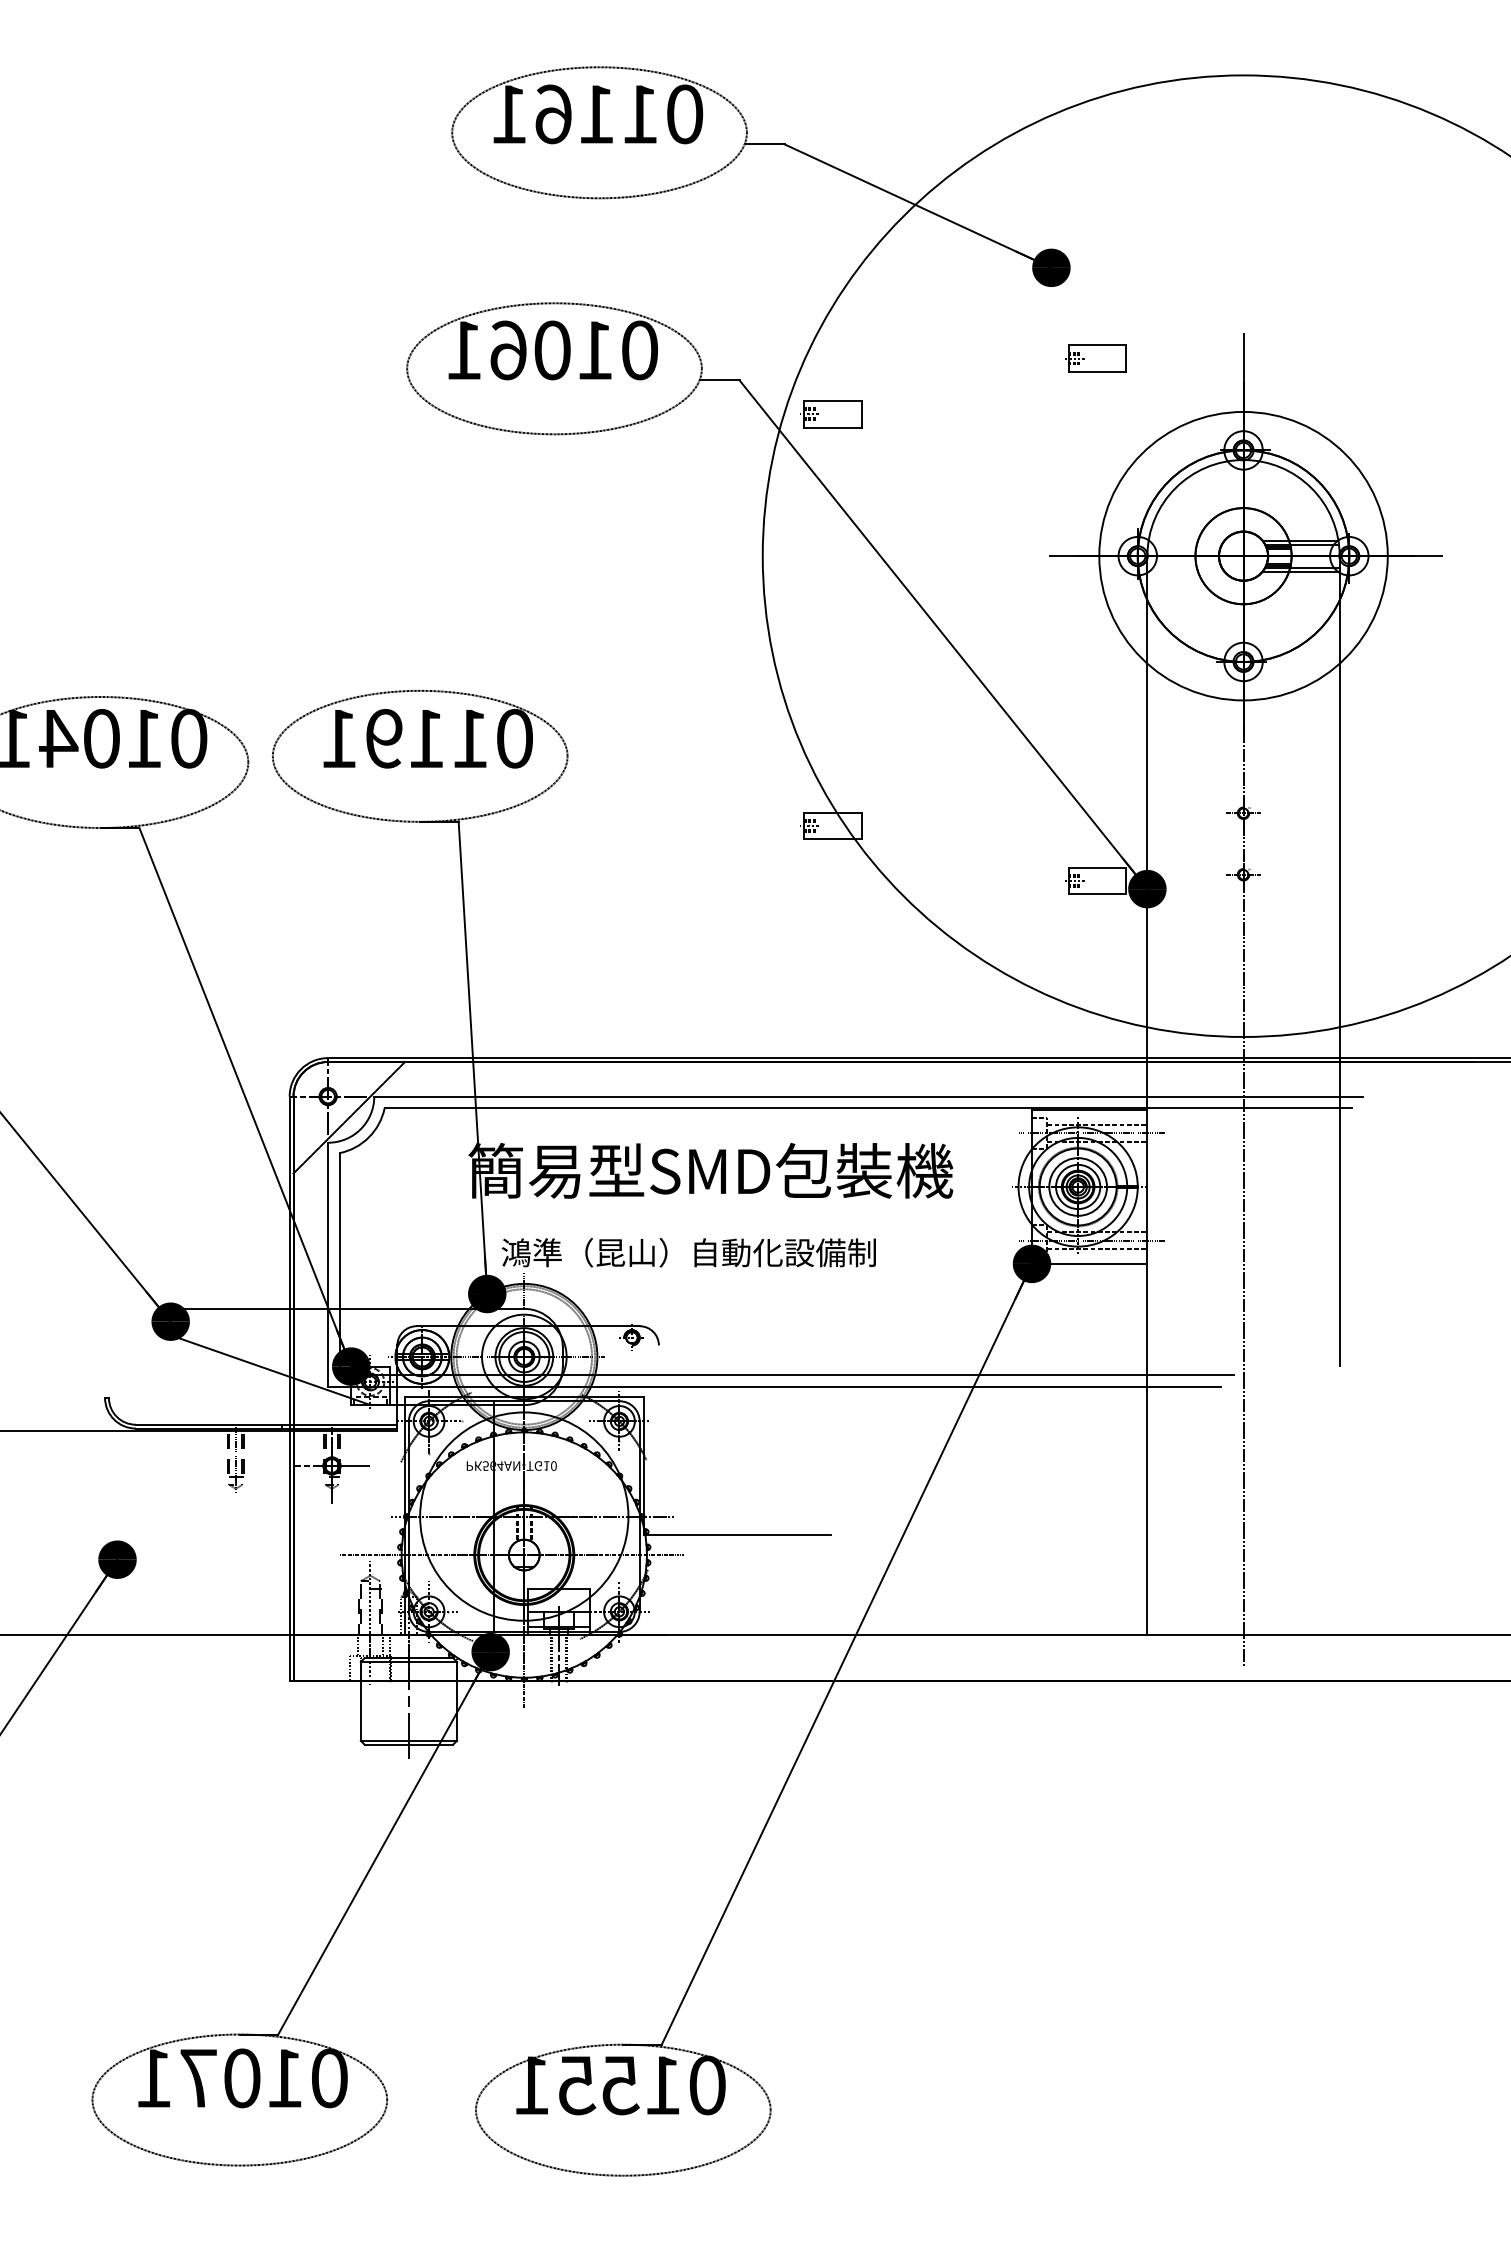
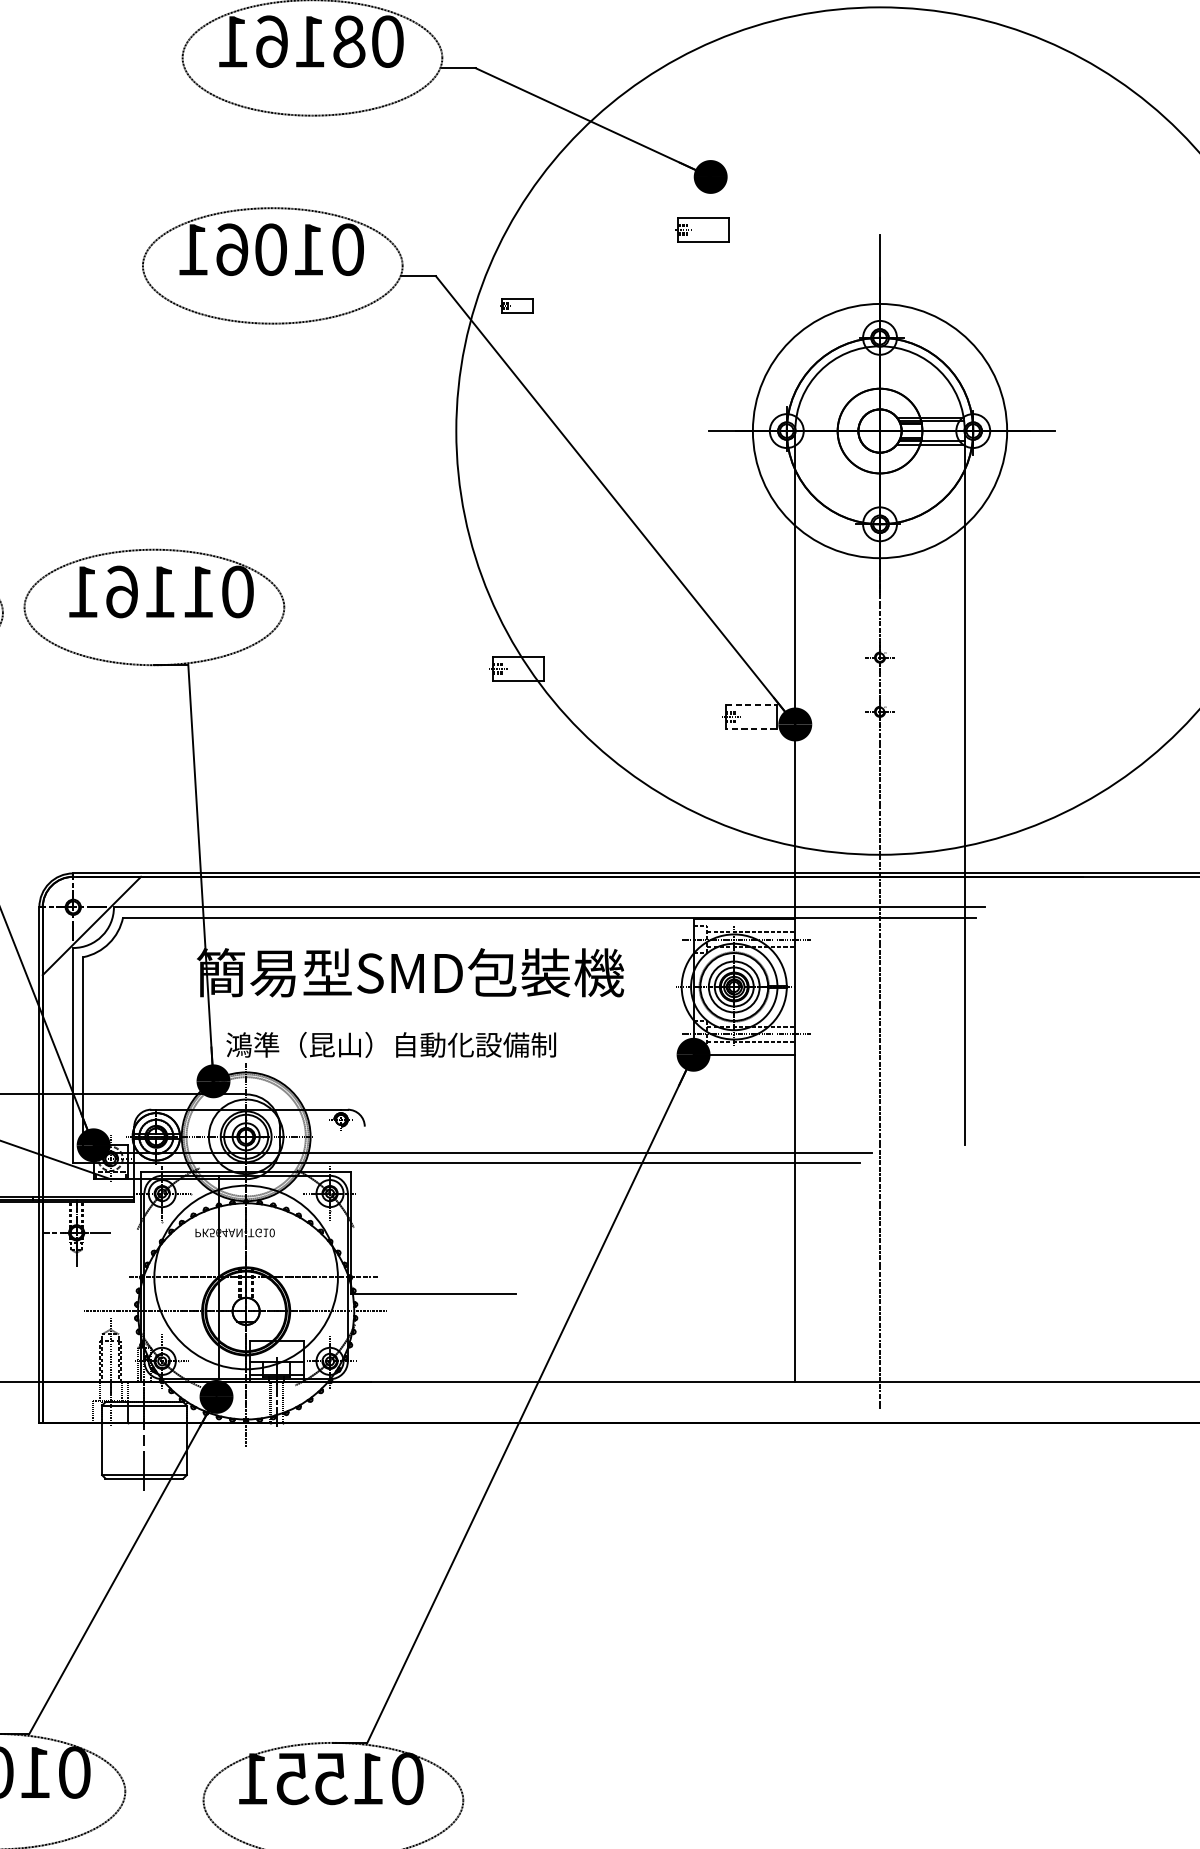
text: (641, 114) -> (349, 41), 01161 -> 08161
part: (1095, 358) -> (701, 229), moved
part: (831, 414) -> (516, 306), size x0.6
text: (383, 738) -> (122, 591), 01191 -> 01161
line: (1097, 867) -> (751, 705), solid -> dashed
line: (1097, 894) -> (751, 729), solid -> dashed

